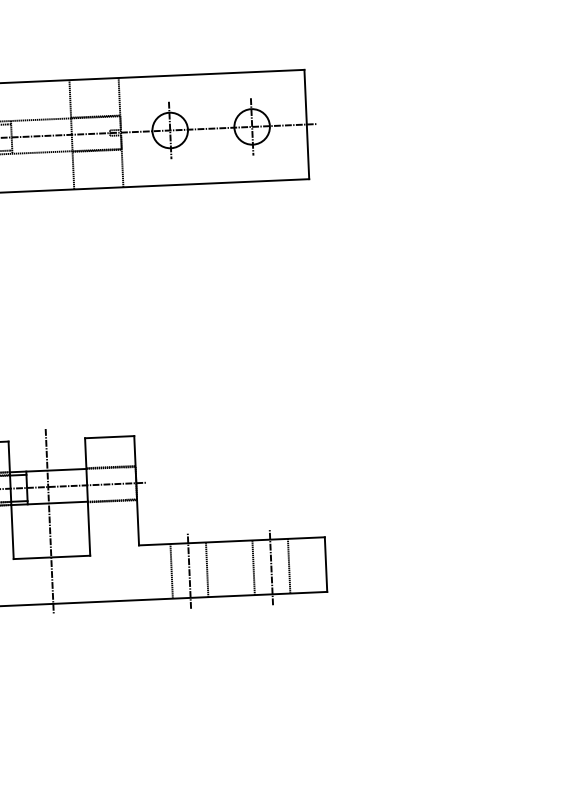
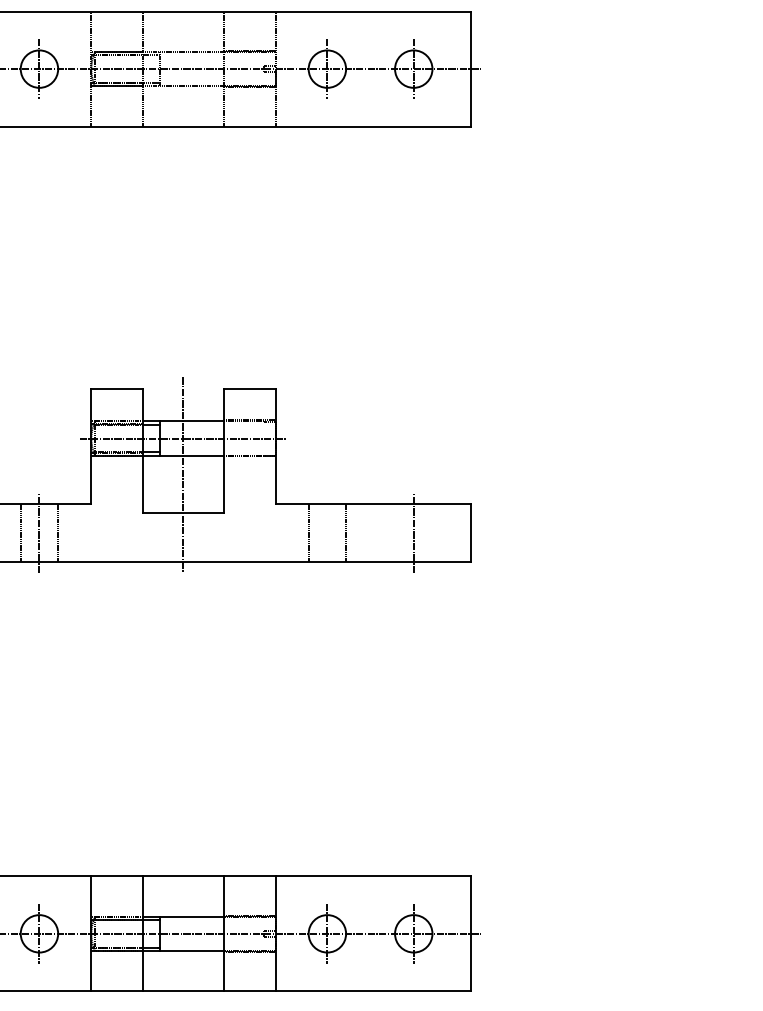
line: (289, 565) -> (432, 532), removed
line: (254, 567) -> (395, 532), removed
line: (189, 570) -> (327, 532), removed

